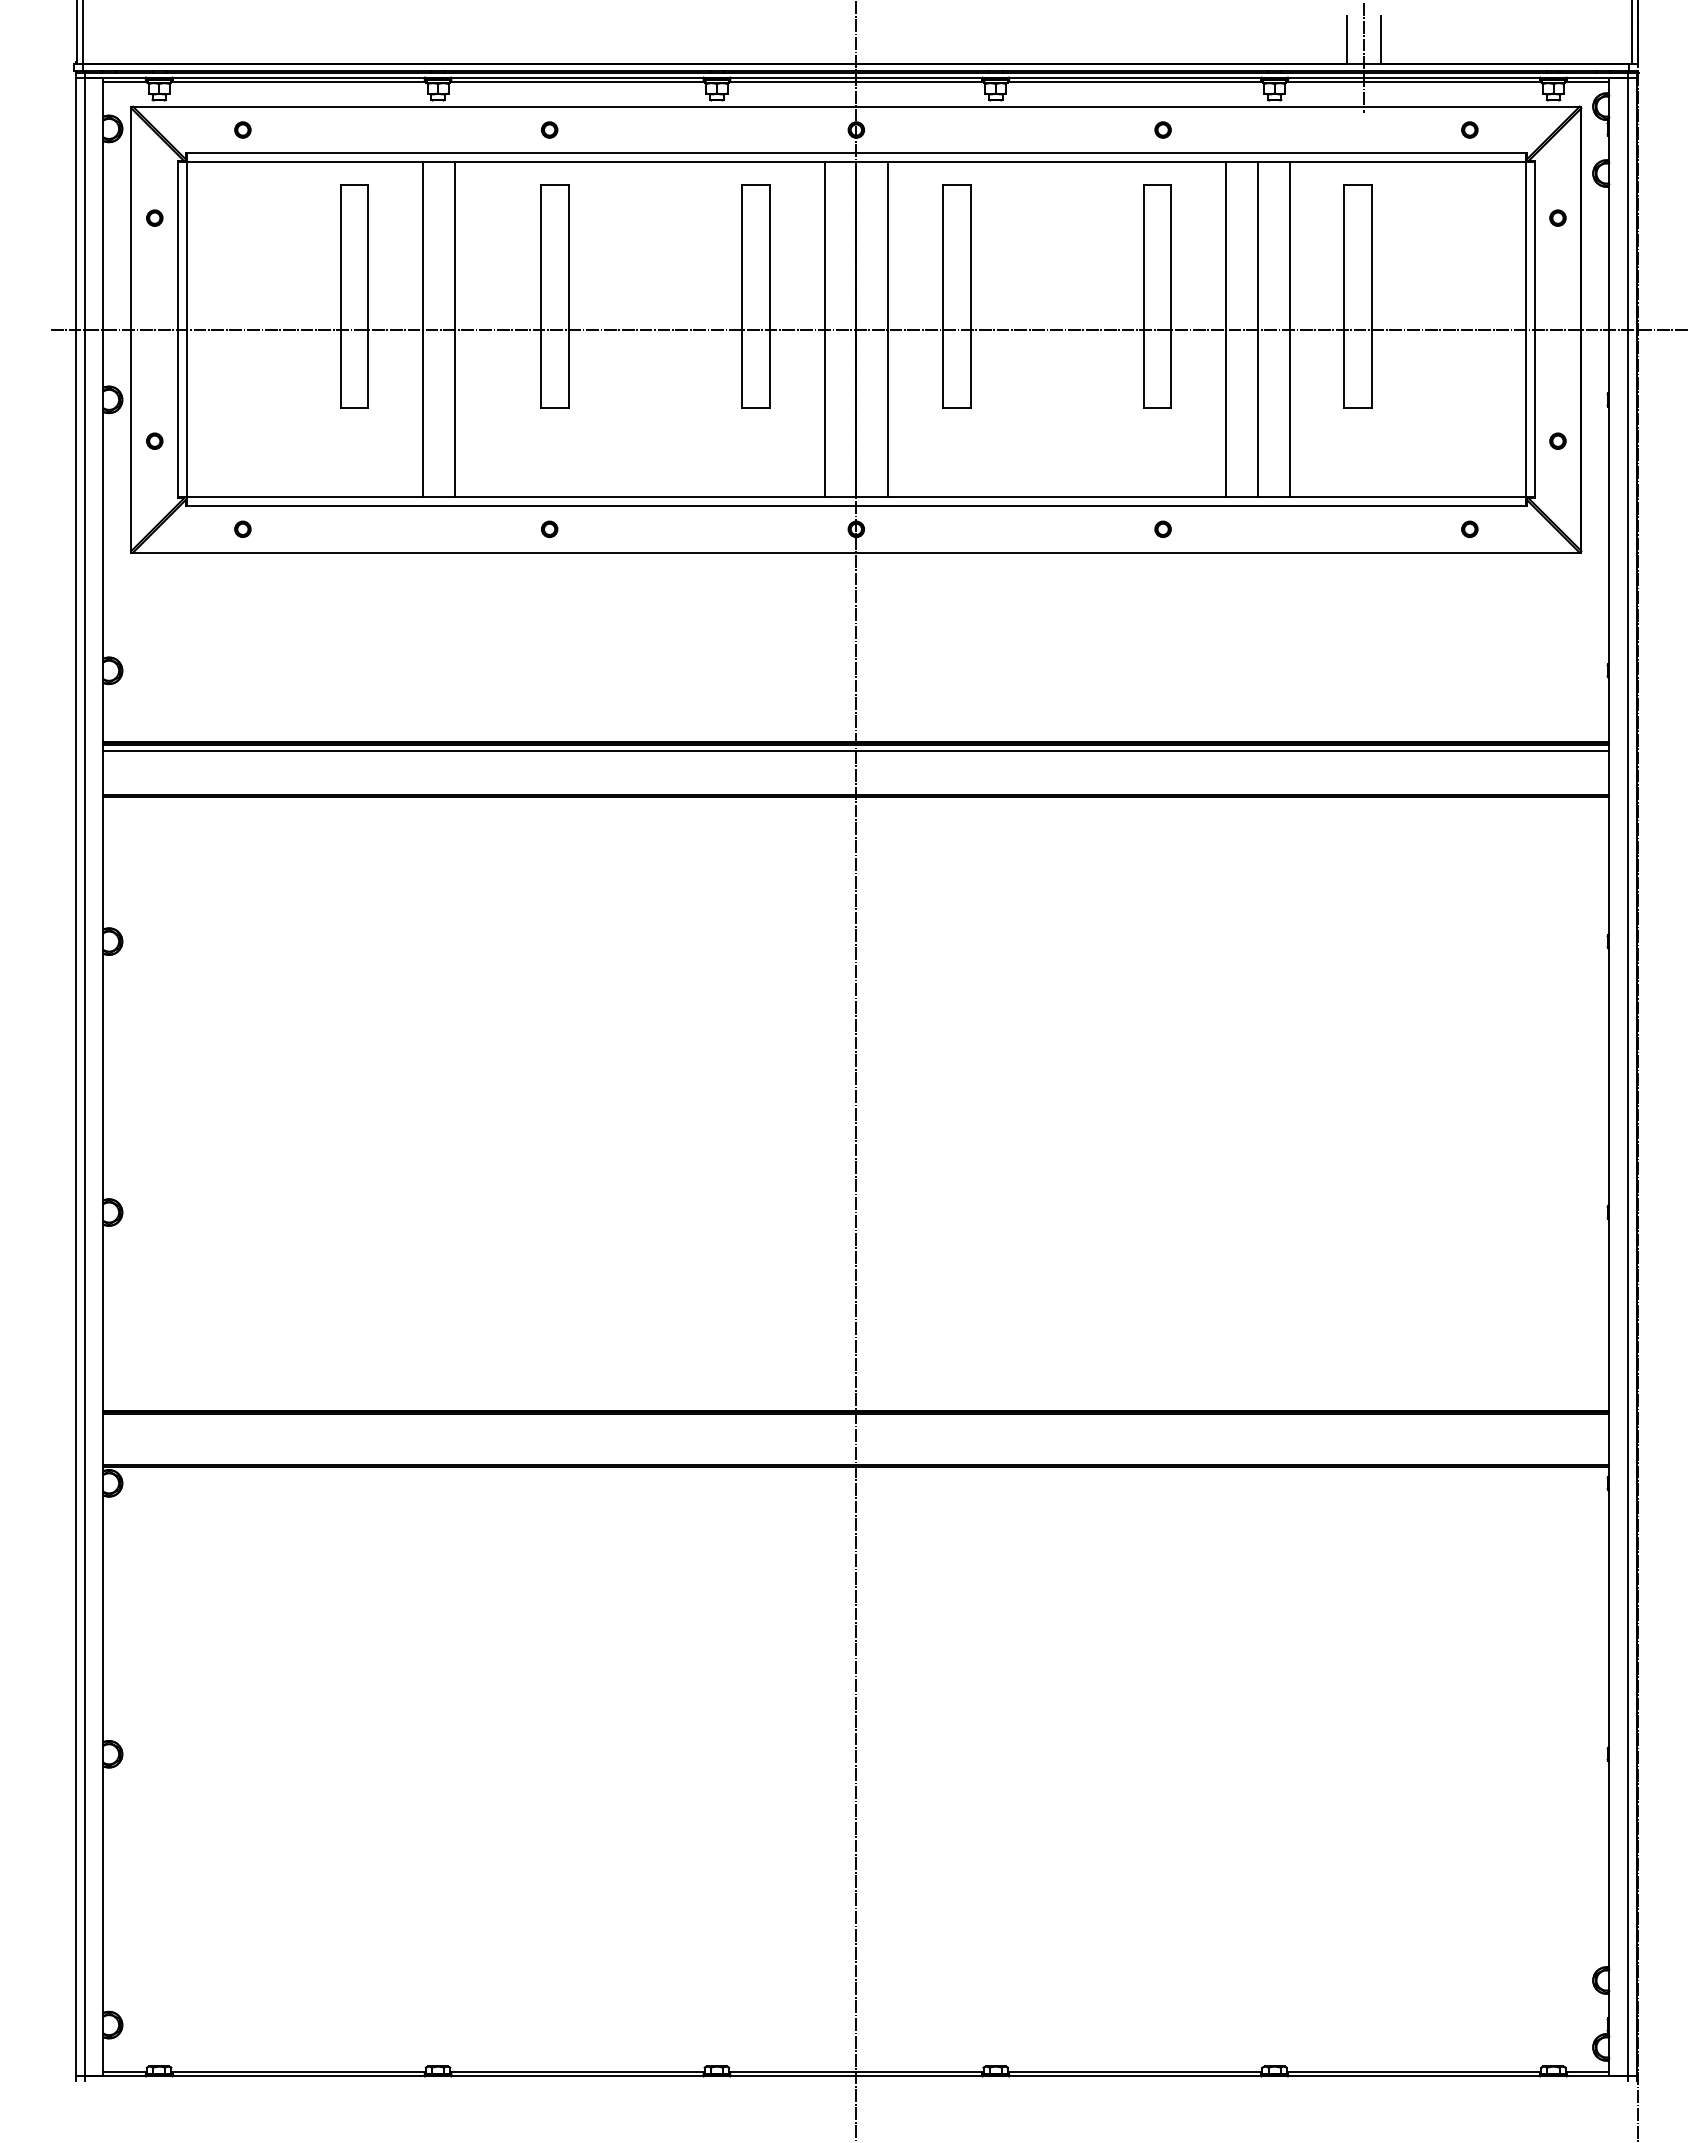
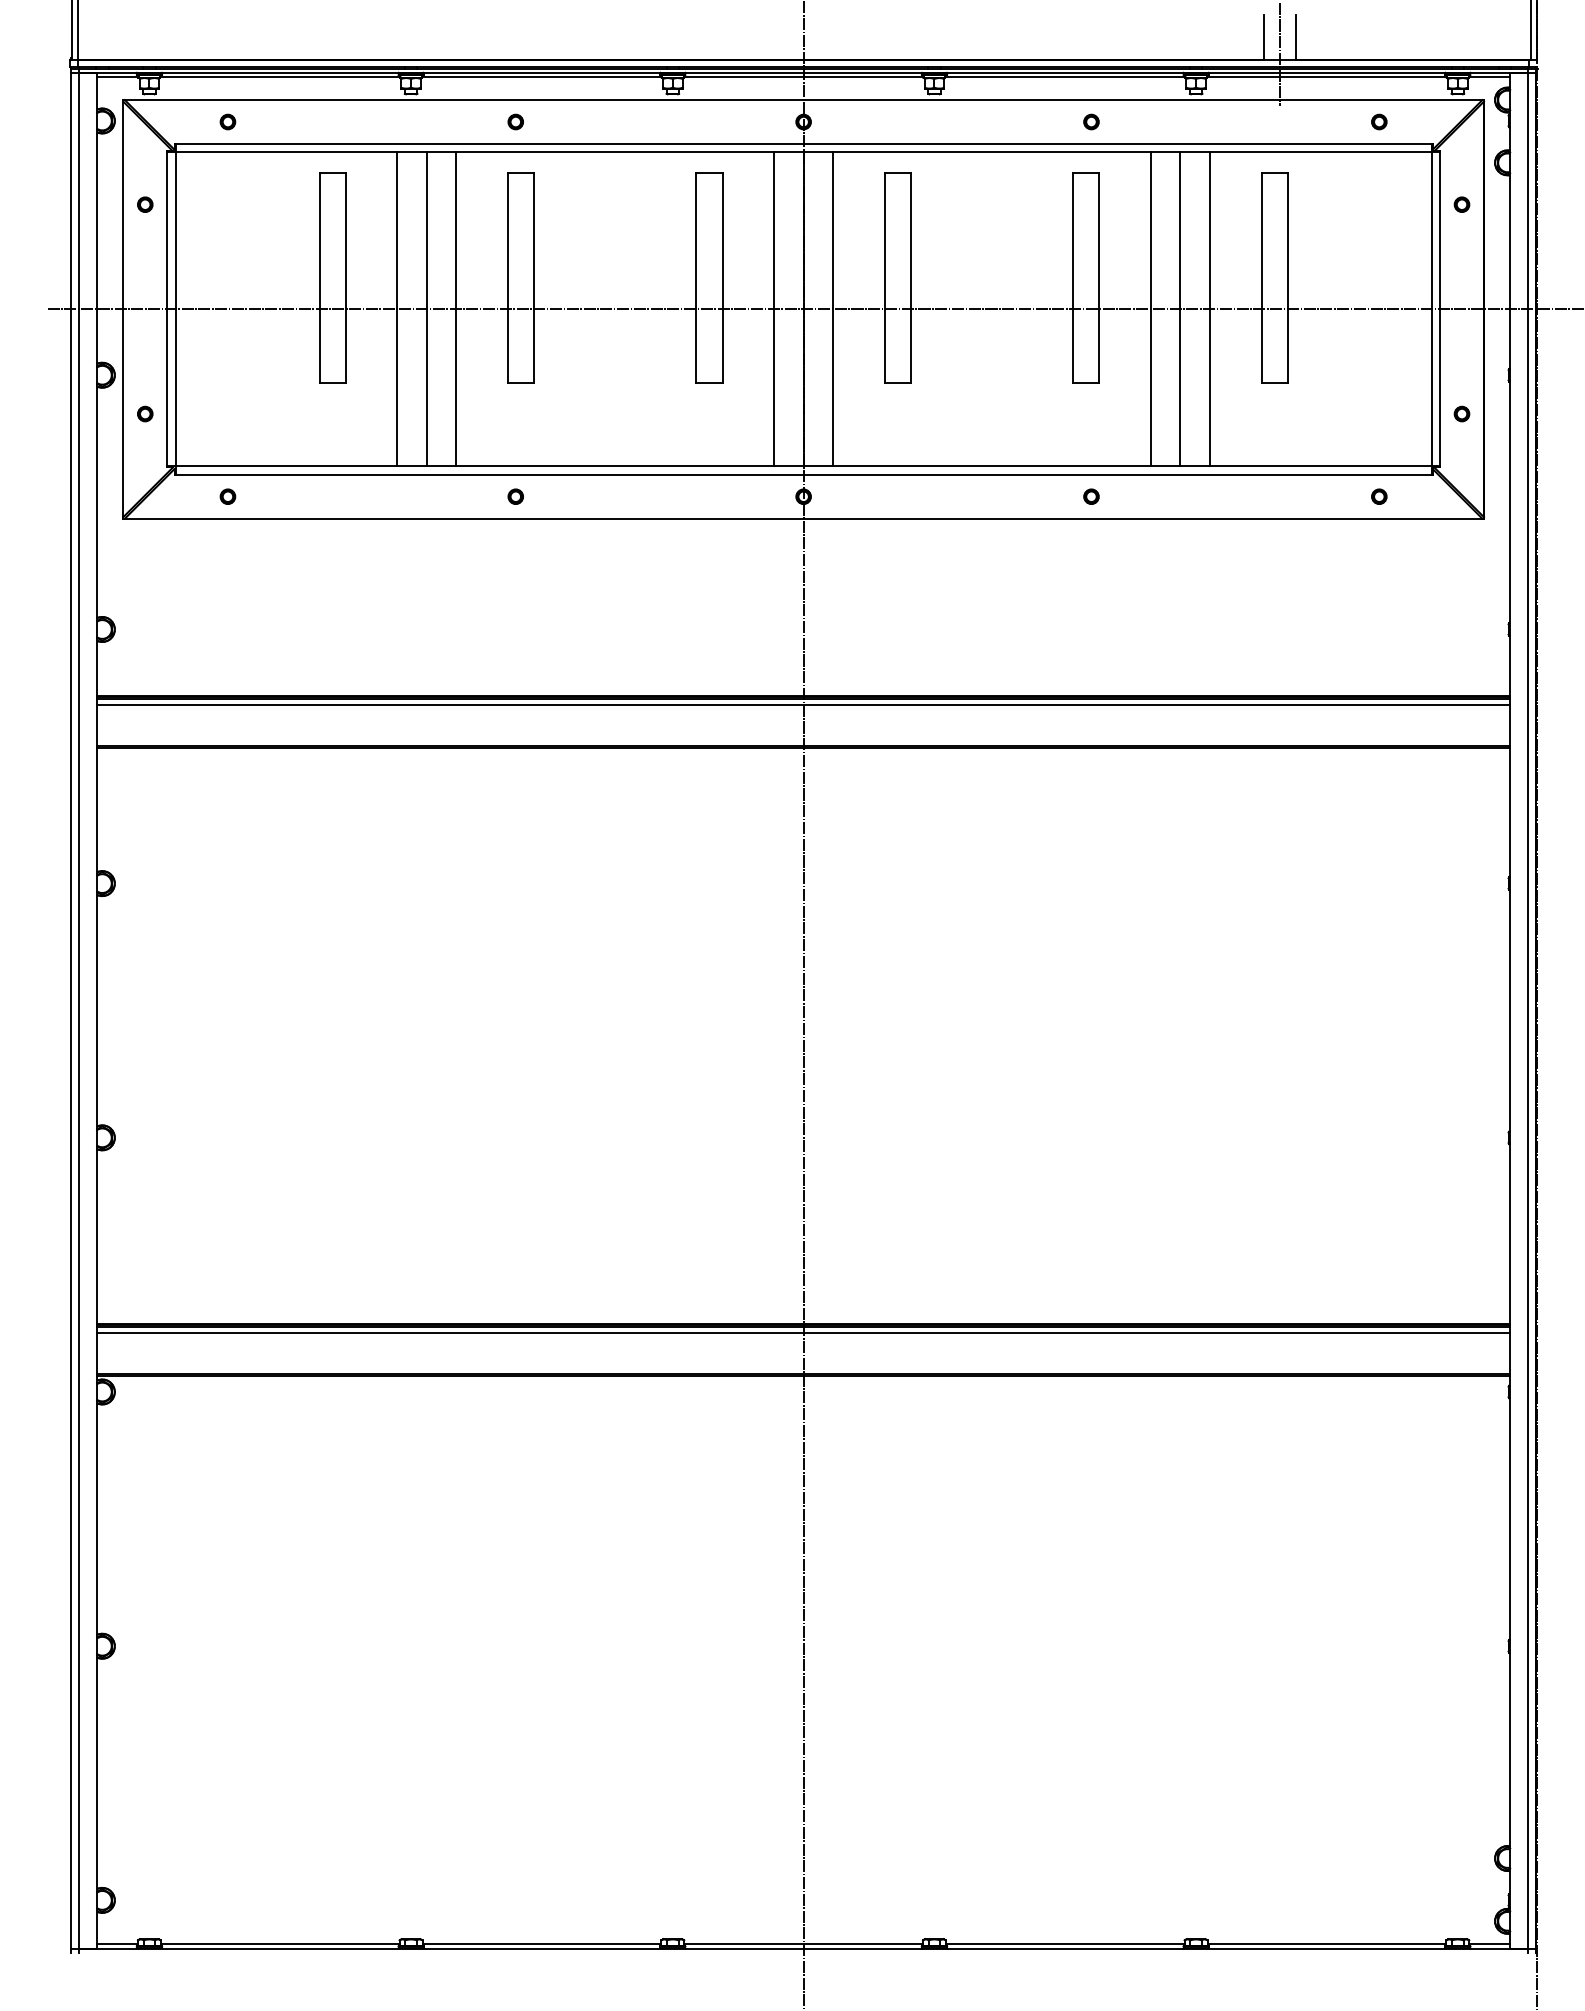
line: (486, 329) -> (456, 309), added
line: (856, 1420) -> (803, 1333), added

